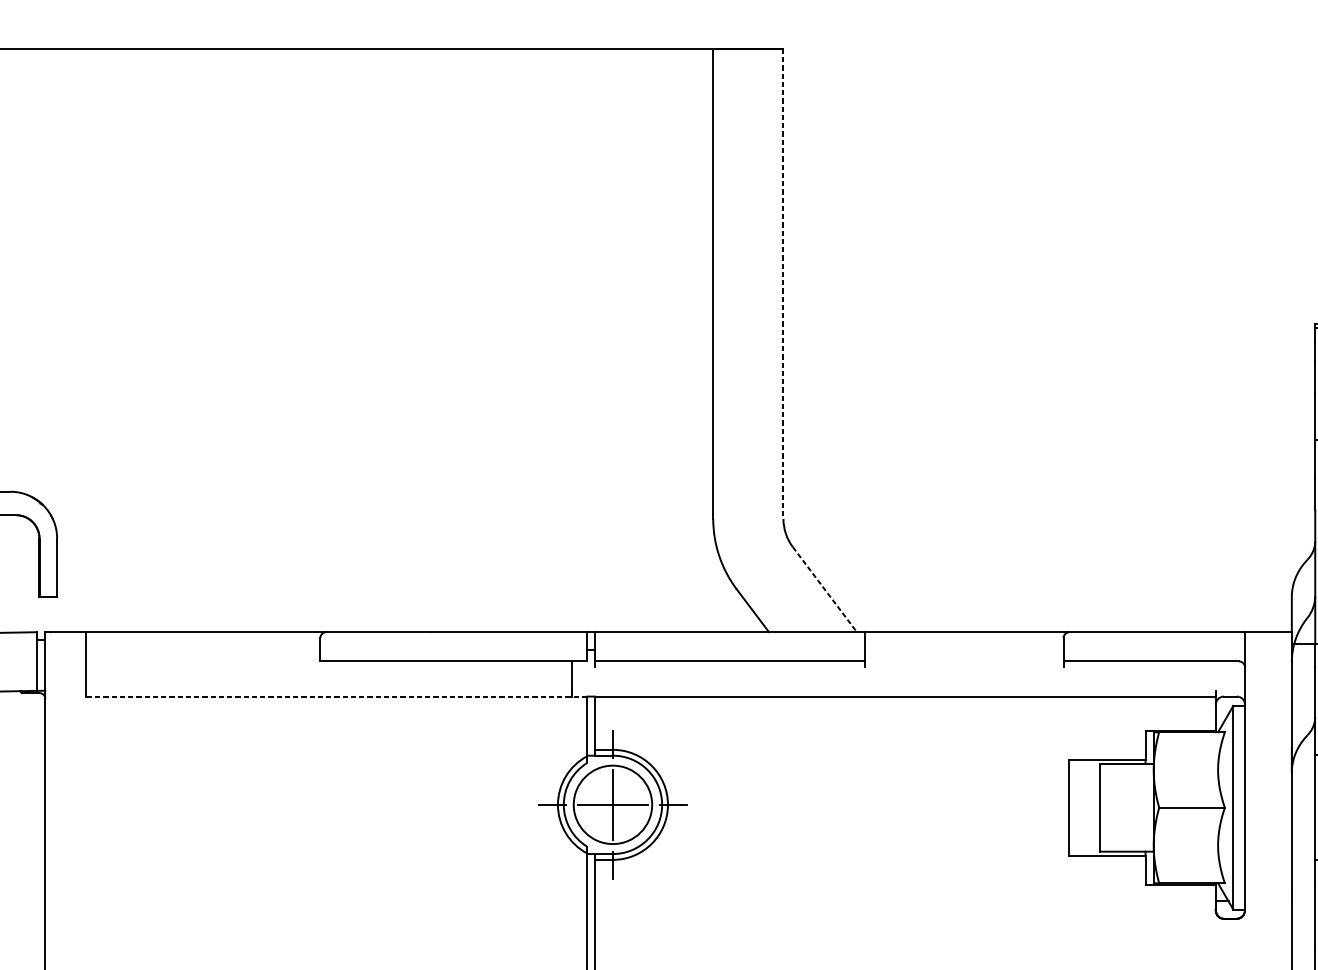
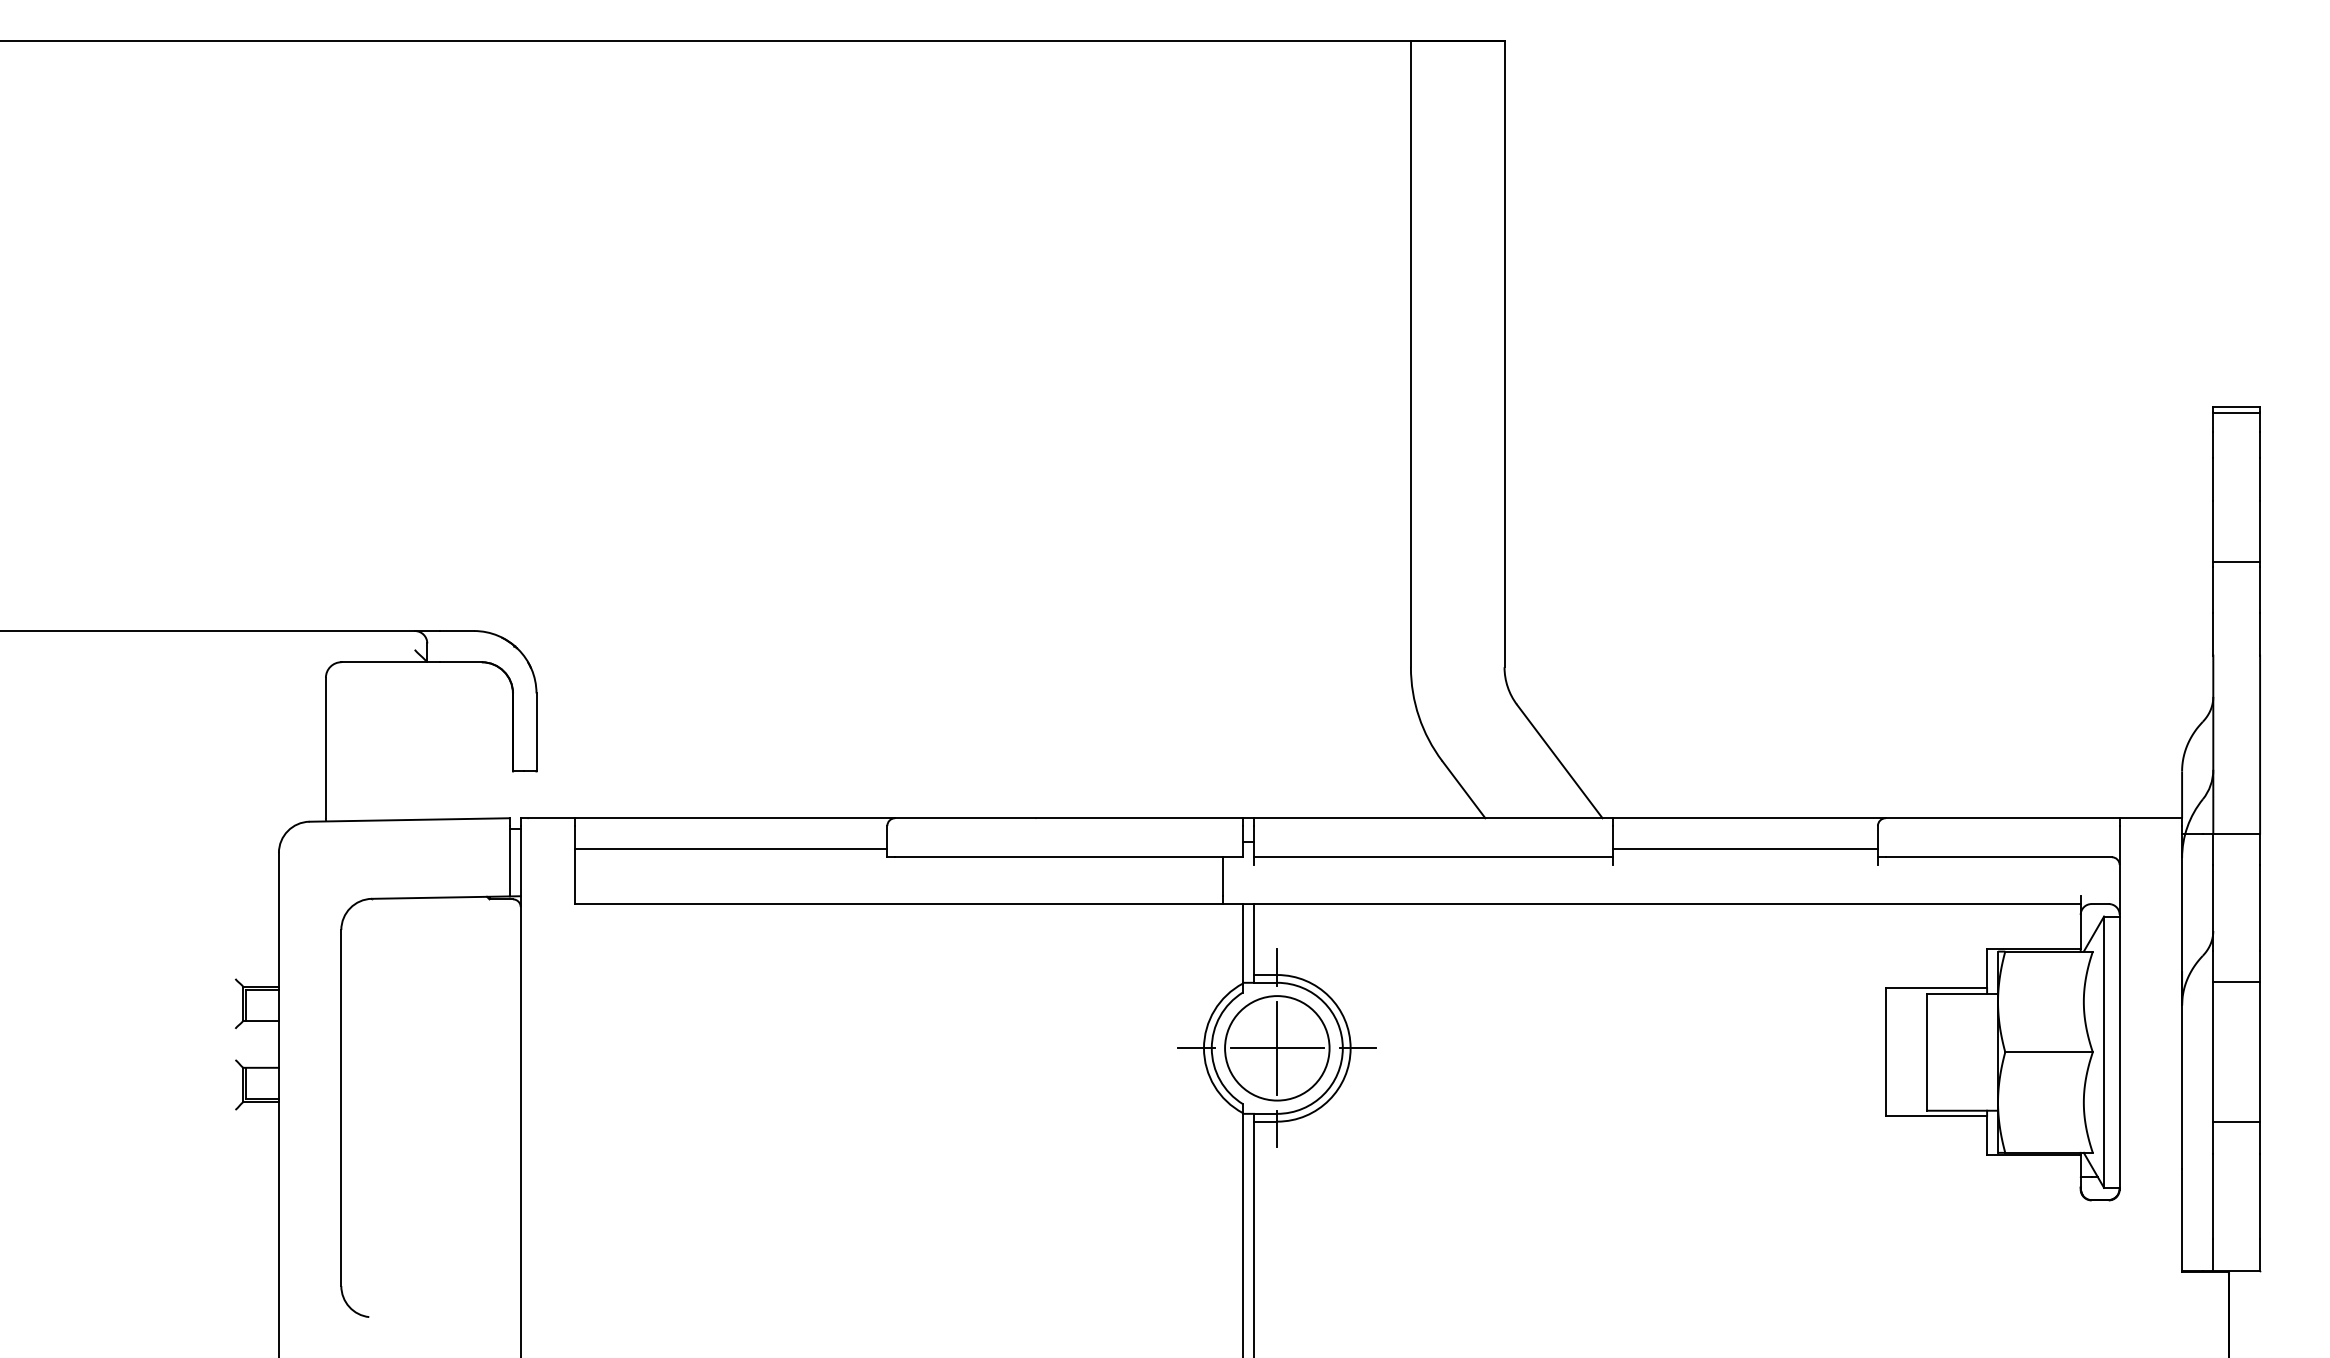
line: (783, 284) -> (1504, 354), dashed -> solid
line: (825, 589) -> (1560, 761), dashed -> solid
line: (203, 655) -> (731, 849), added
line: (963, 655) -> (1744, 849), added
line: (337, 696) -> (909, 904), dashed -> solid

